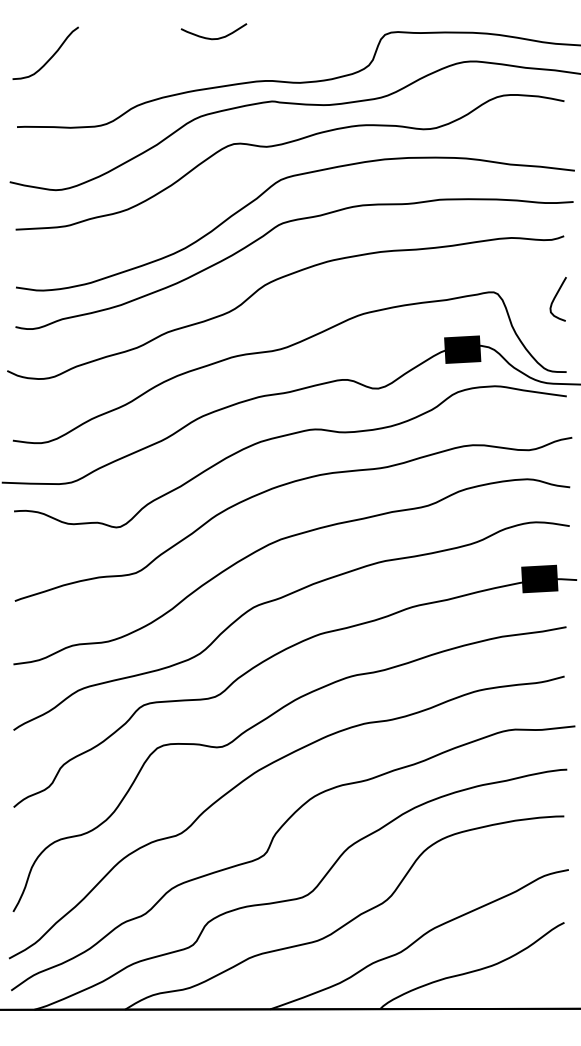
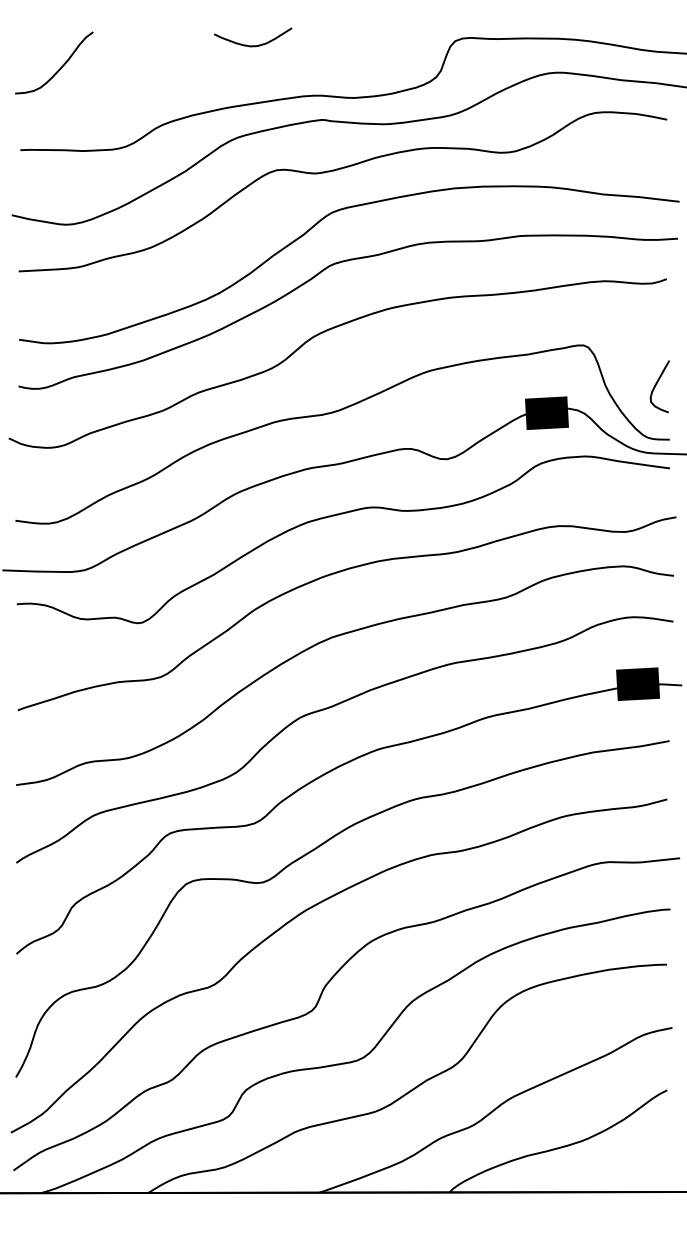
curve: (555, 298) -> (656, 385), moved

